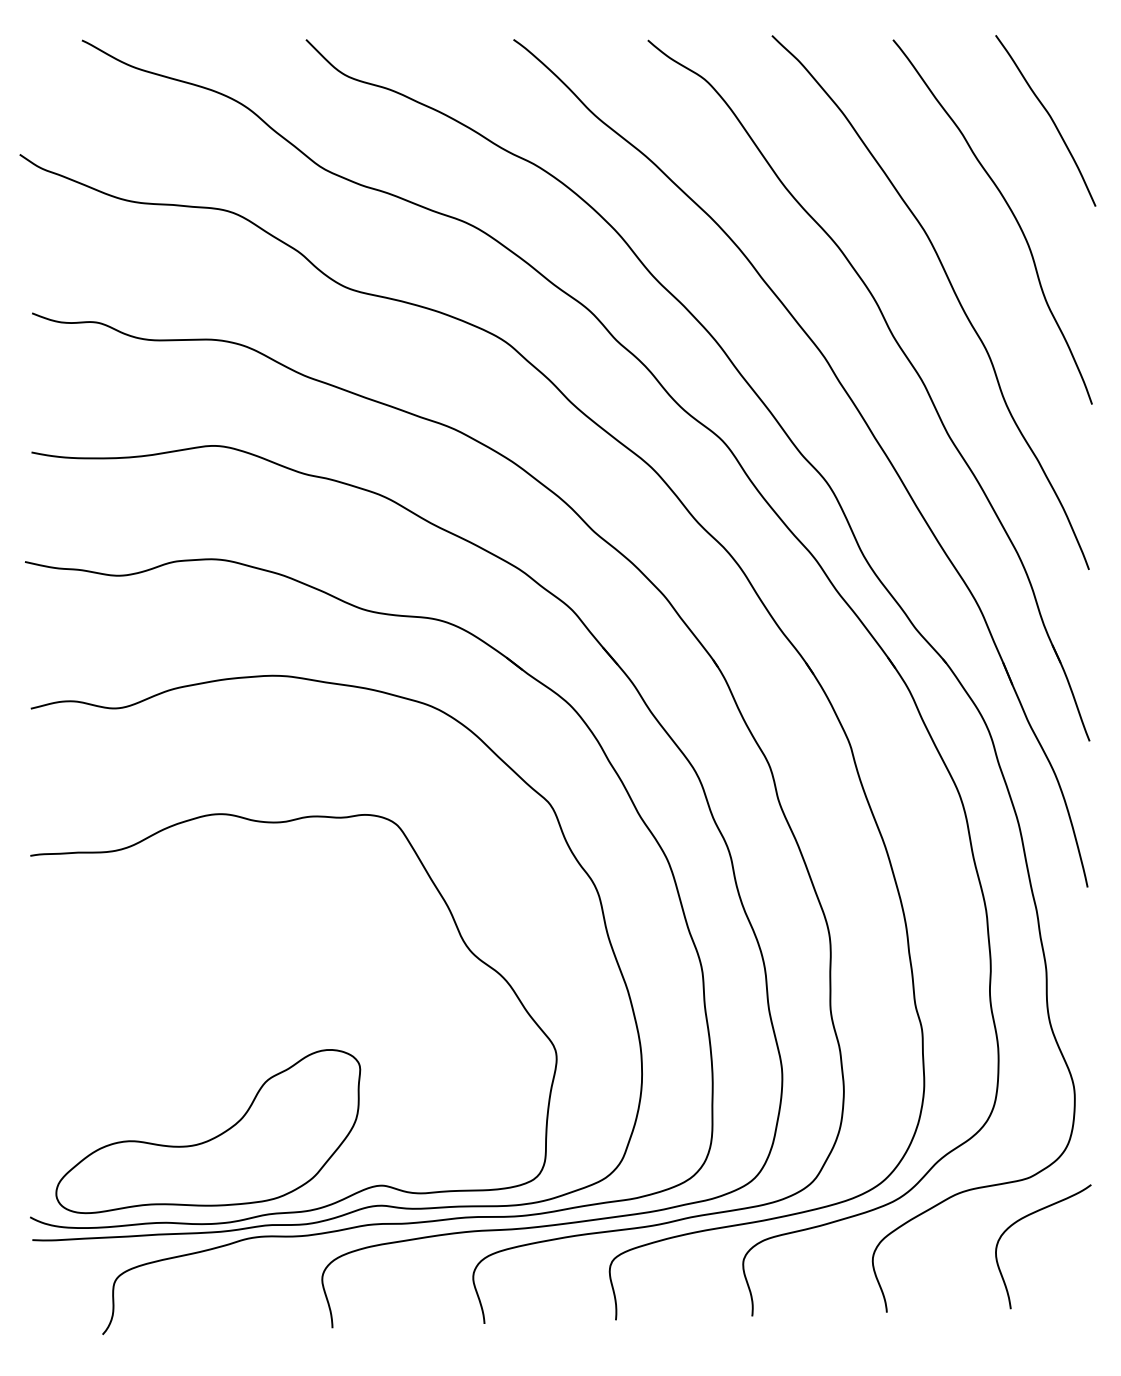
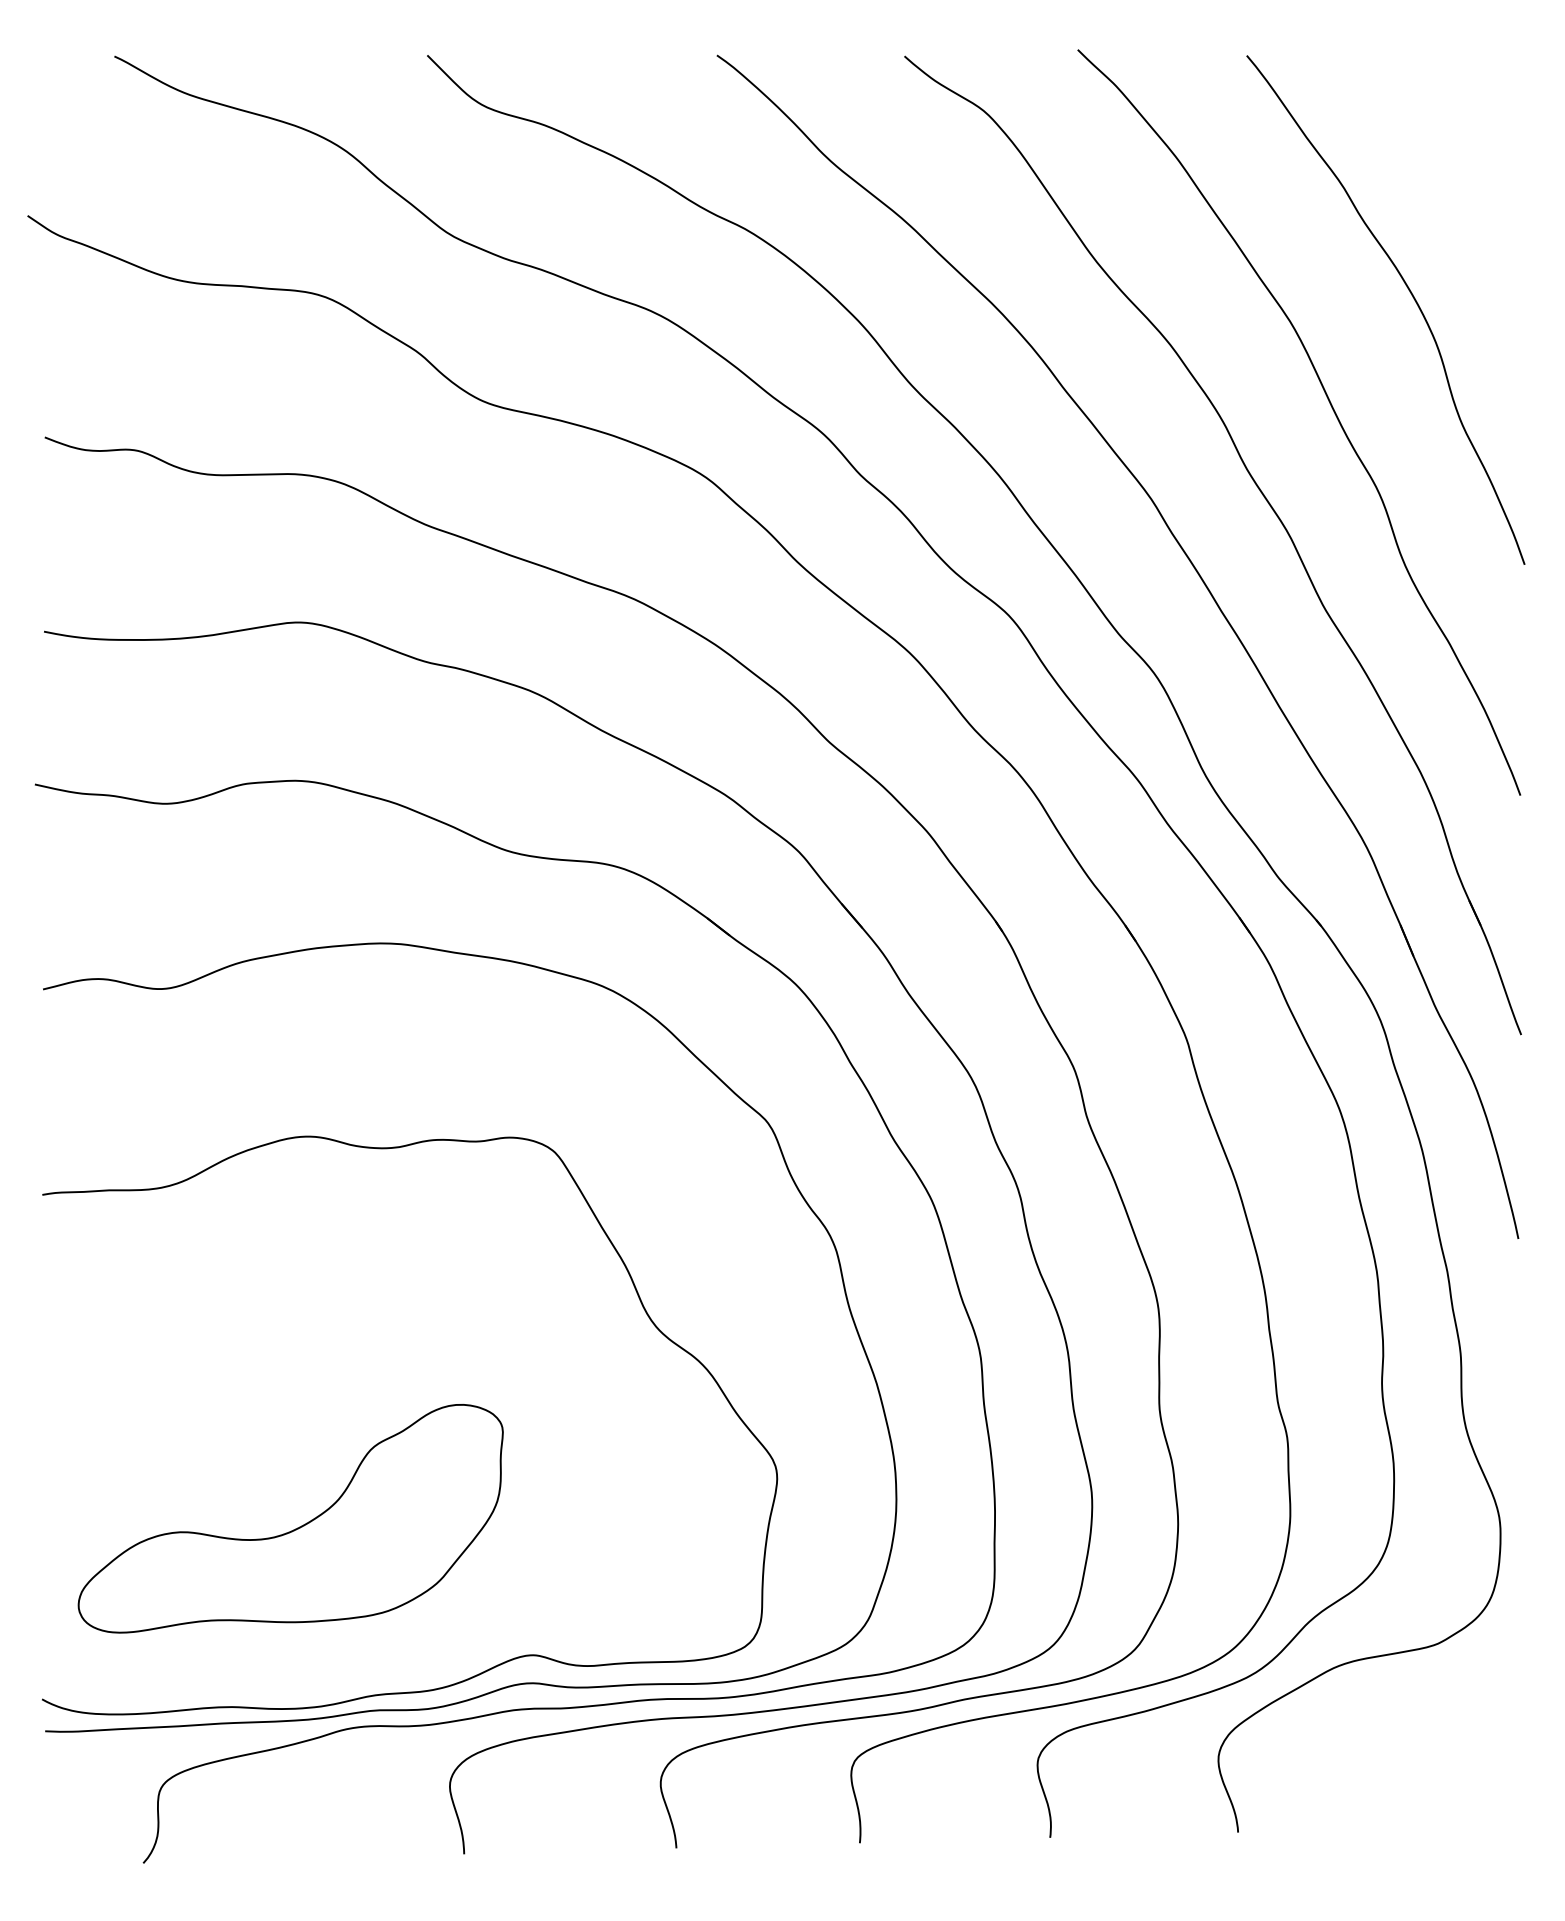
curve: (1050, 118) -> (1466, 165), removed
part: (211, 1138) -> (295, 1528), moved
curve: (1027, 1216) -> (1434, 1698), removed

